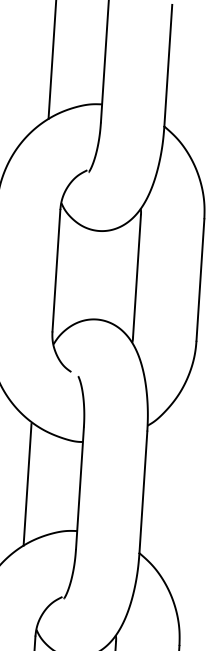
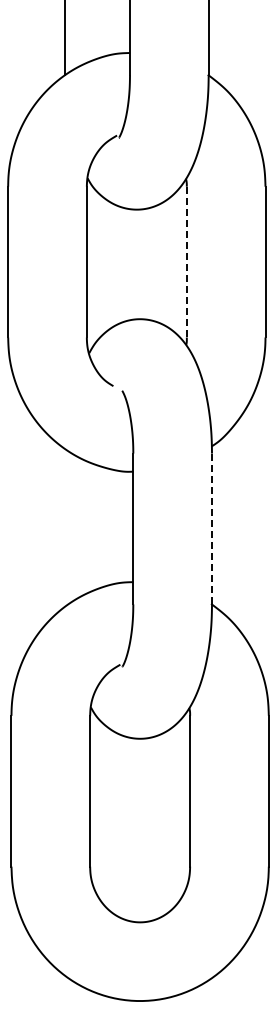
line: (136, 276) -> (186, 262), solid -> dashed
line: (27, 484) -> (68, 528), removed
line: (143, 491) -> (212, 528), solid -> dashed

